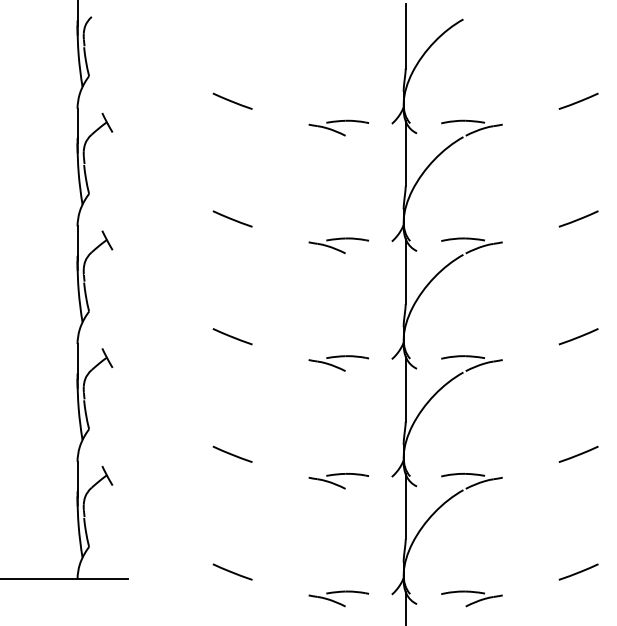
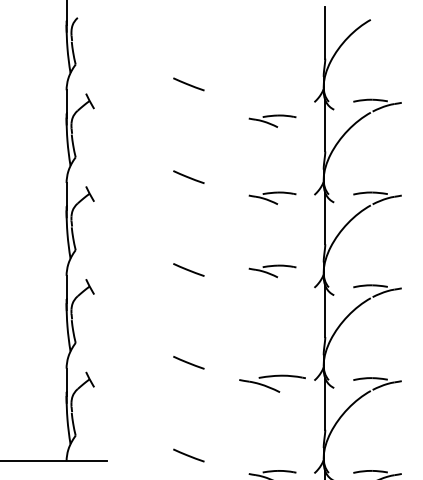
part: (338, 127) -> (272, 120), moved
part: (338, 363) -> (272, 271), moved
part: (338, 481) -> (272, 384), size x1.4

